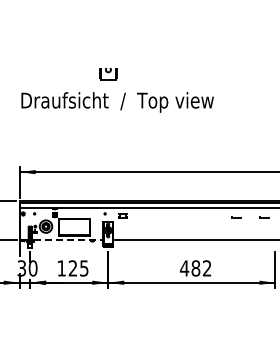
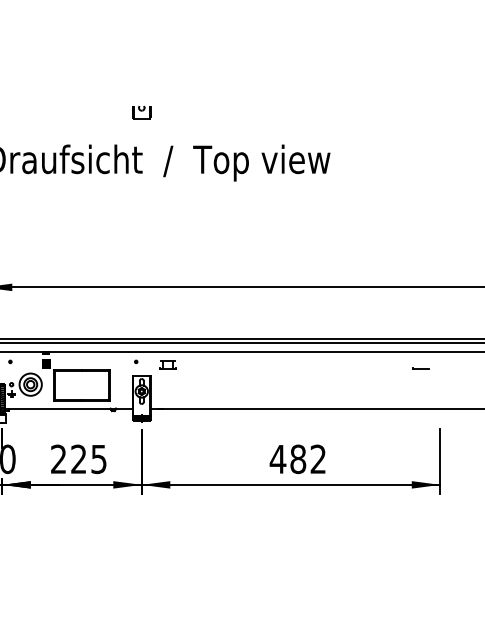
part: (107, 74) -> (140, 113), size x0.62
part: (236, 217) -> (370, 368), removed
line: (68, 240) -> (70, 409), dashed -> solid
text: (61, 268) -> (58, 459), 125 -> 225

